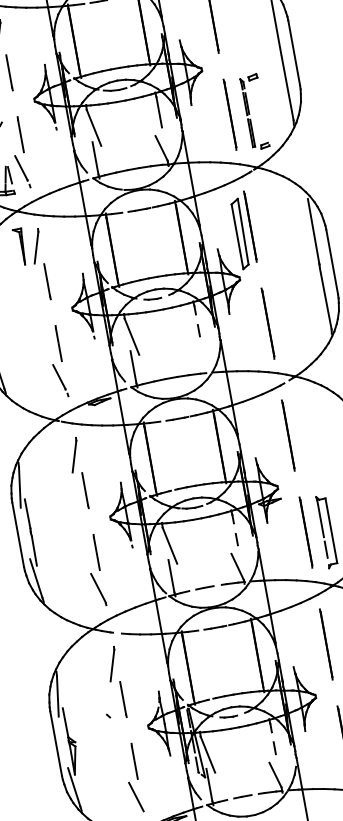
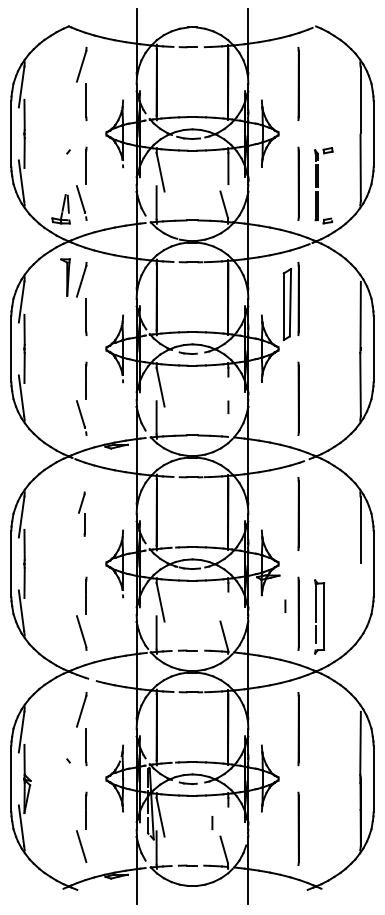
line: (198, 329) -> (228, 406), moved
part: (77, 474) -> (81, 514), size x0.6
line: (236, 538) -> (285, 605), moved
line: (274, 748) -> (212, 823), moved

